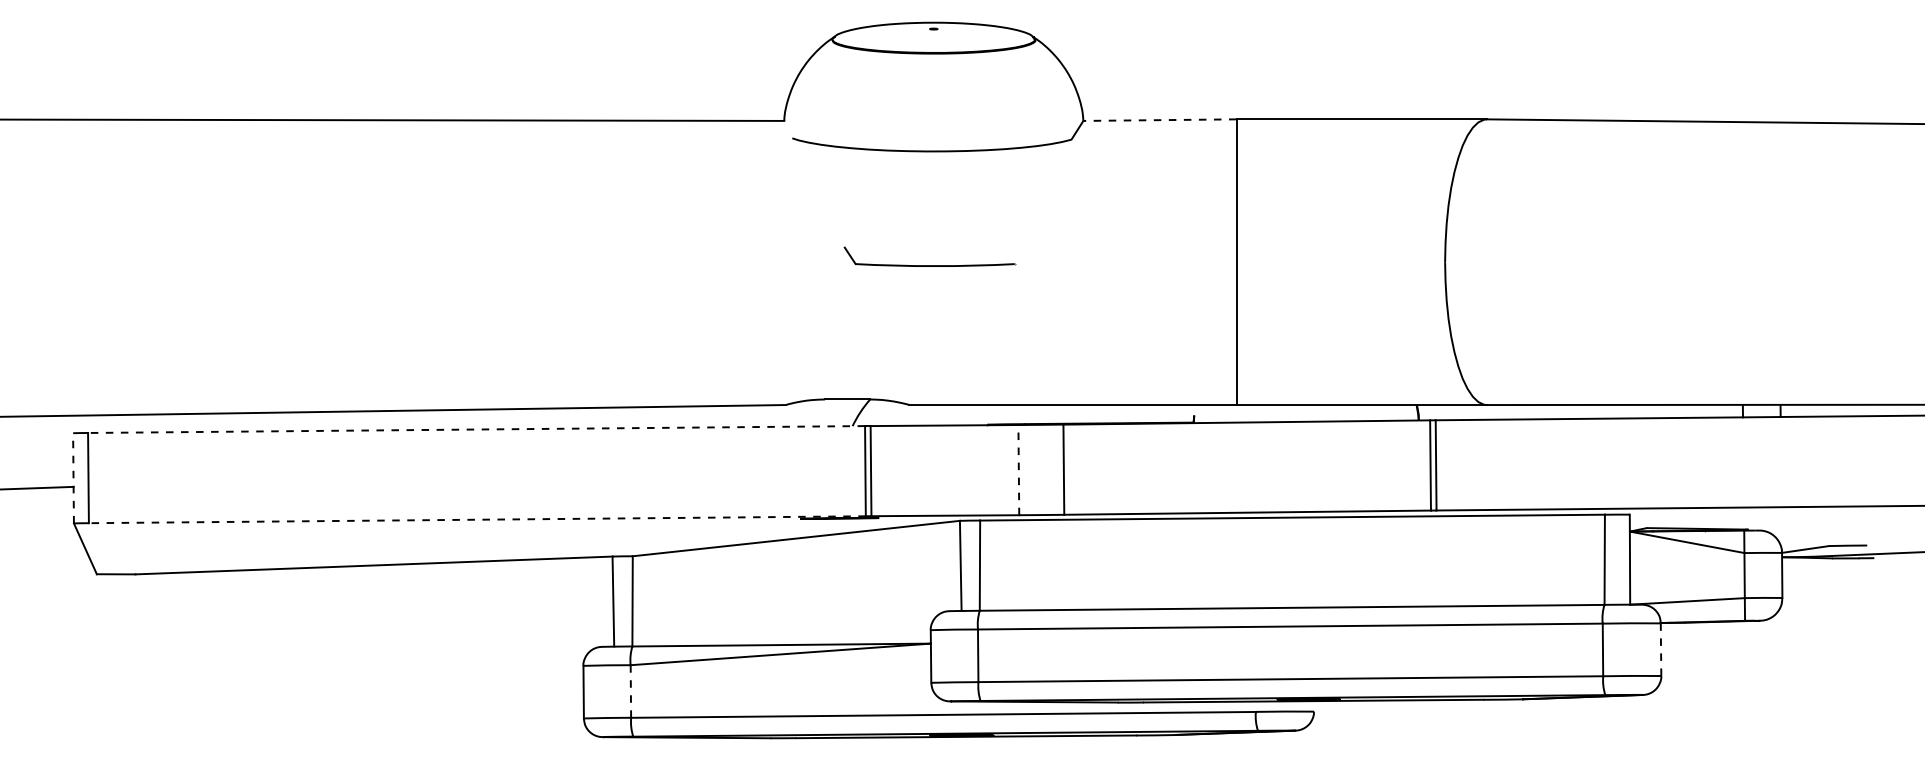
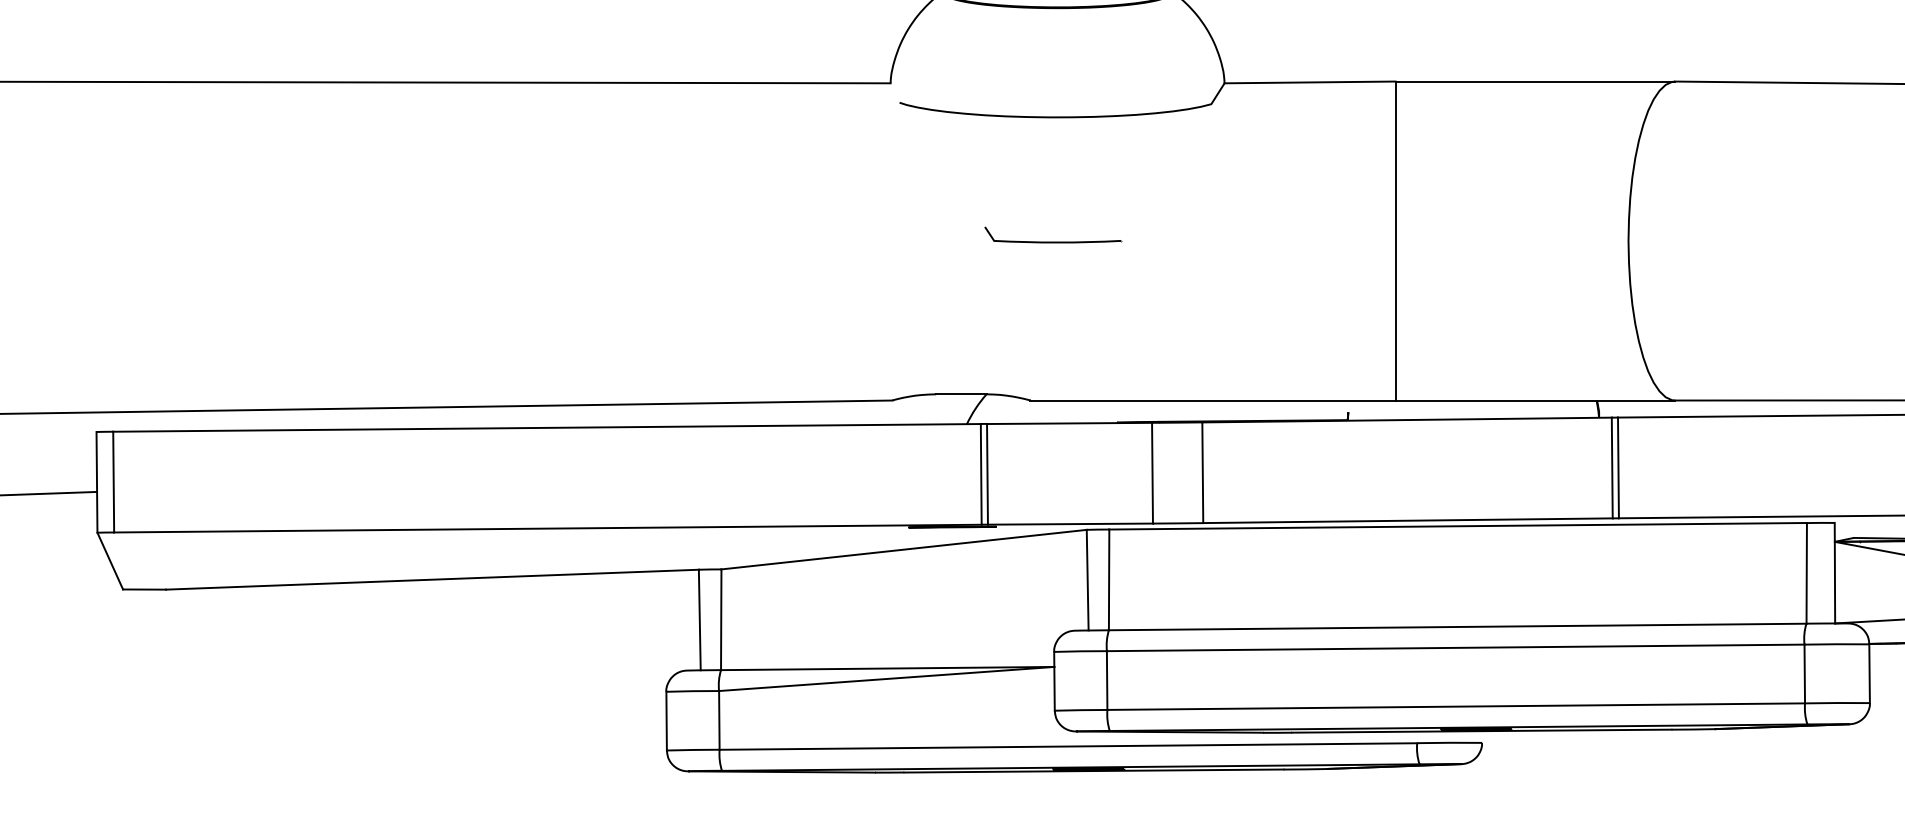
line: (1159, 120) -> (1309, 82), dashed -> solid
part: (930, 256) -> (1053, 234), size x0.71
line: (476, 429) -> (546, 427), dashed -> solid
line: (1018, 469) -> (1152, 472), dashed -> solid
line: (73, 477) -> (96, 481), dashed -> solid
line: (476, 519) -> (546, 528), dashed -> solid
line: (1661, 649) -> (1870, 673), dashed -> solid
line: (630, 691) -> (718, 720), dashed -> solid

